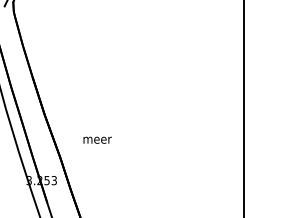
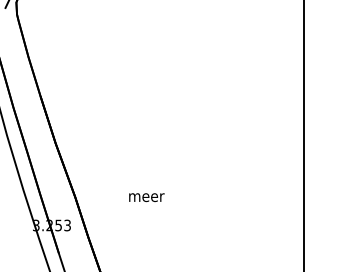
text: (97, 139) -> (146, 196), moved

